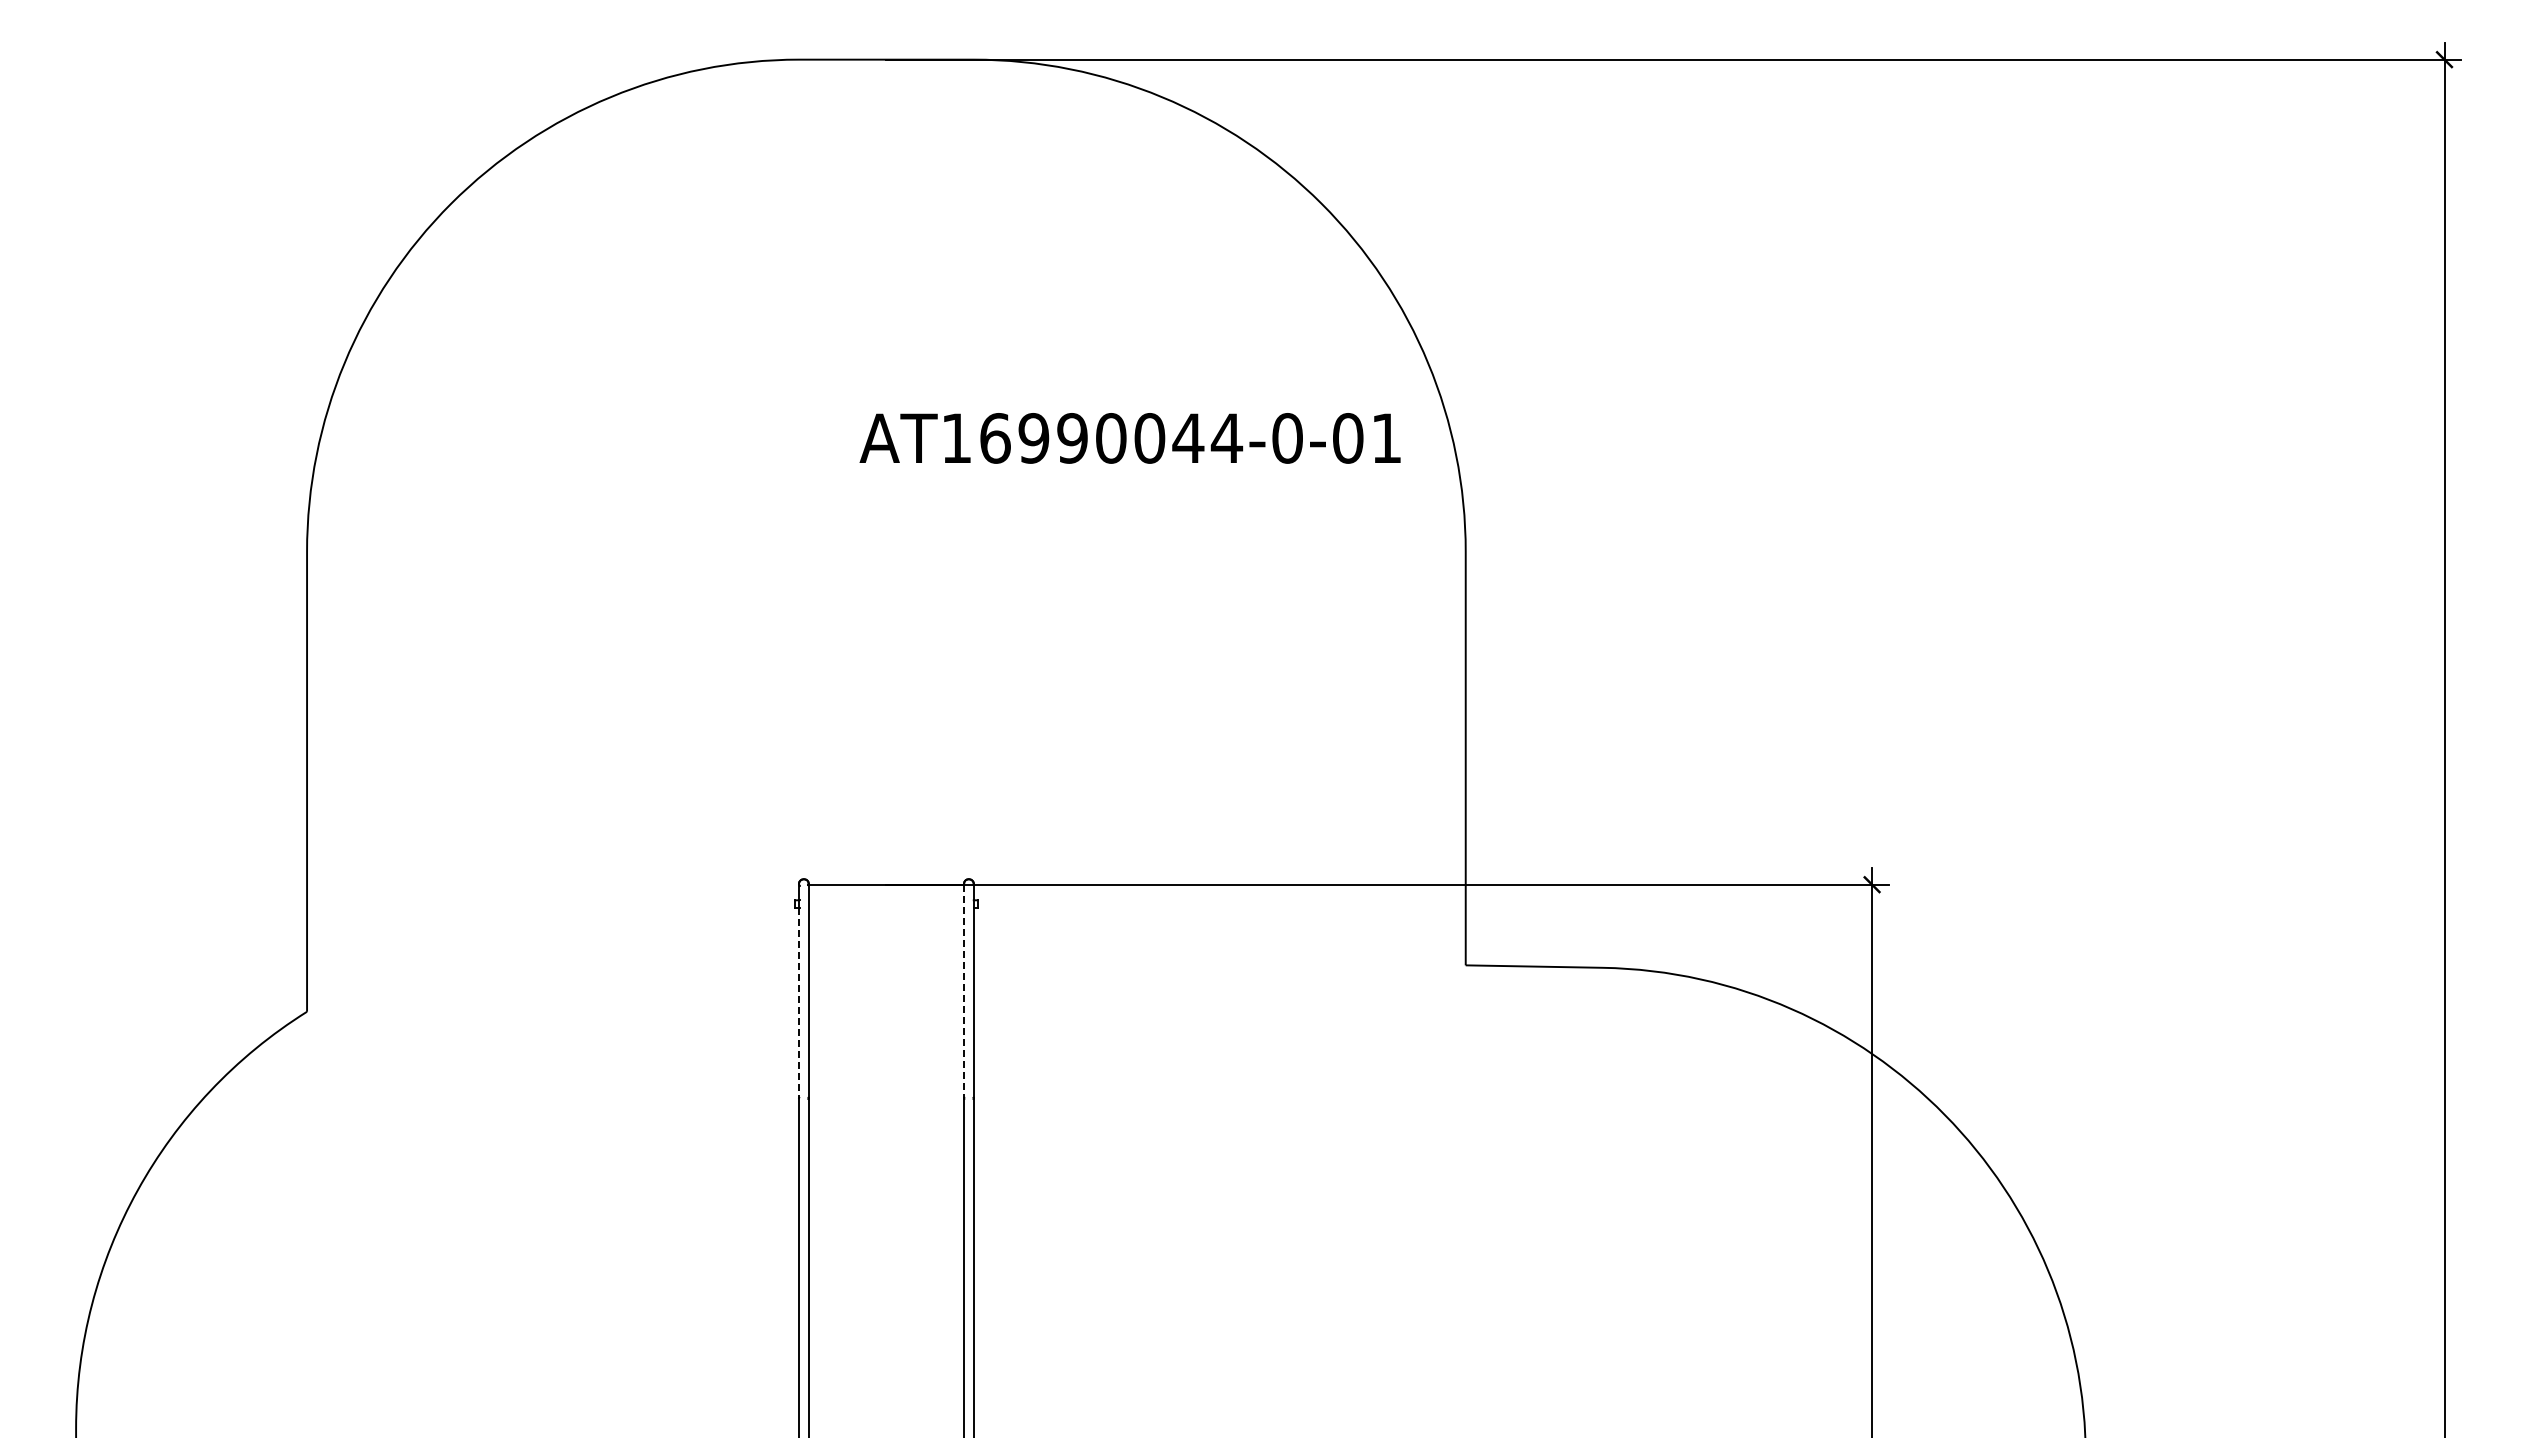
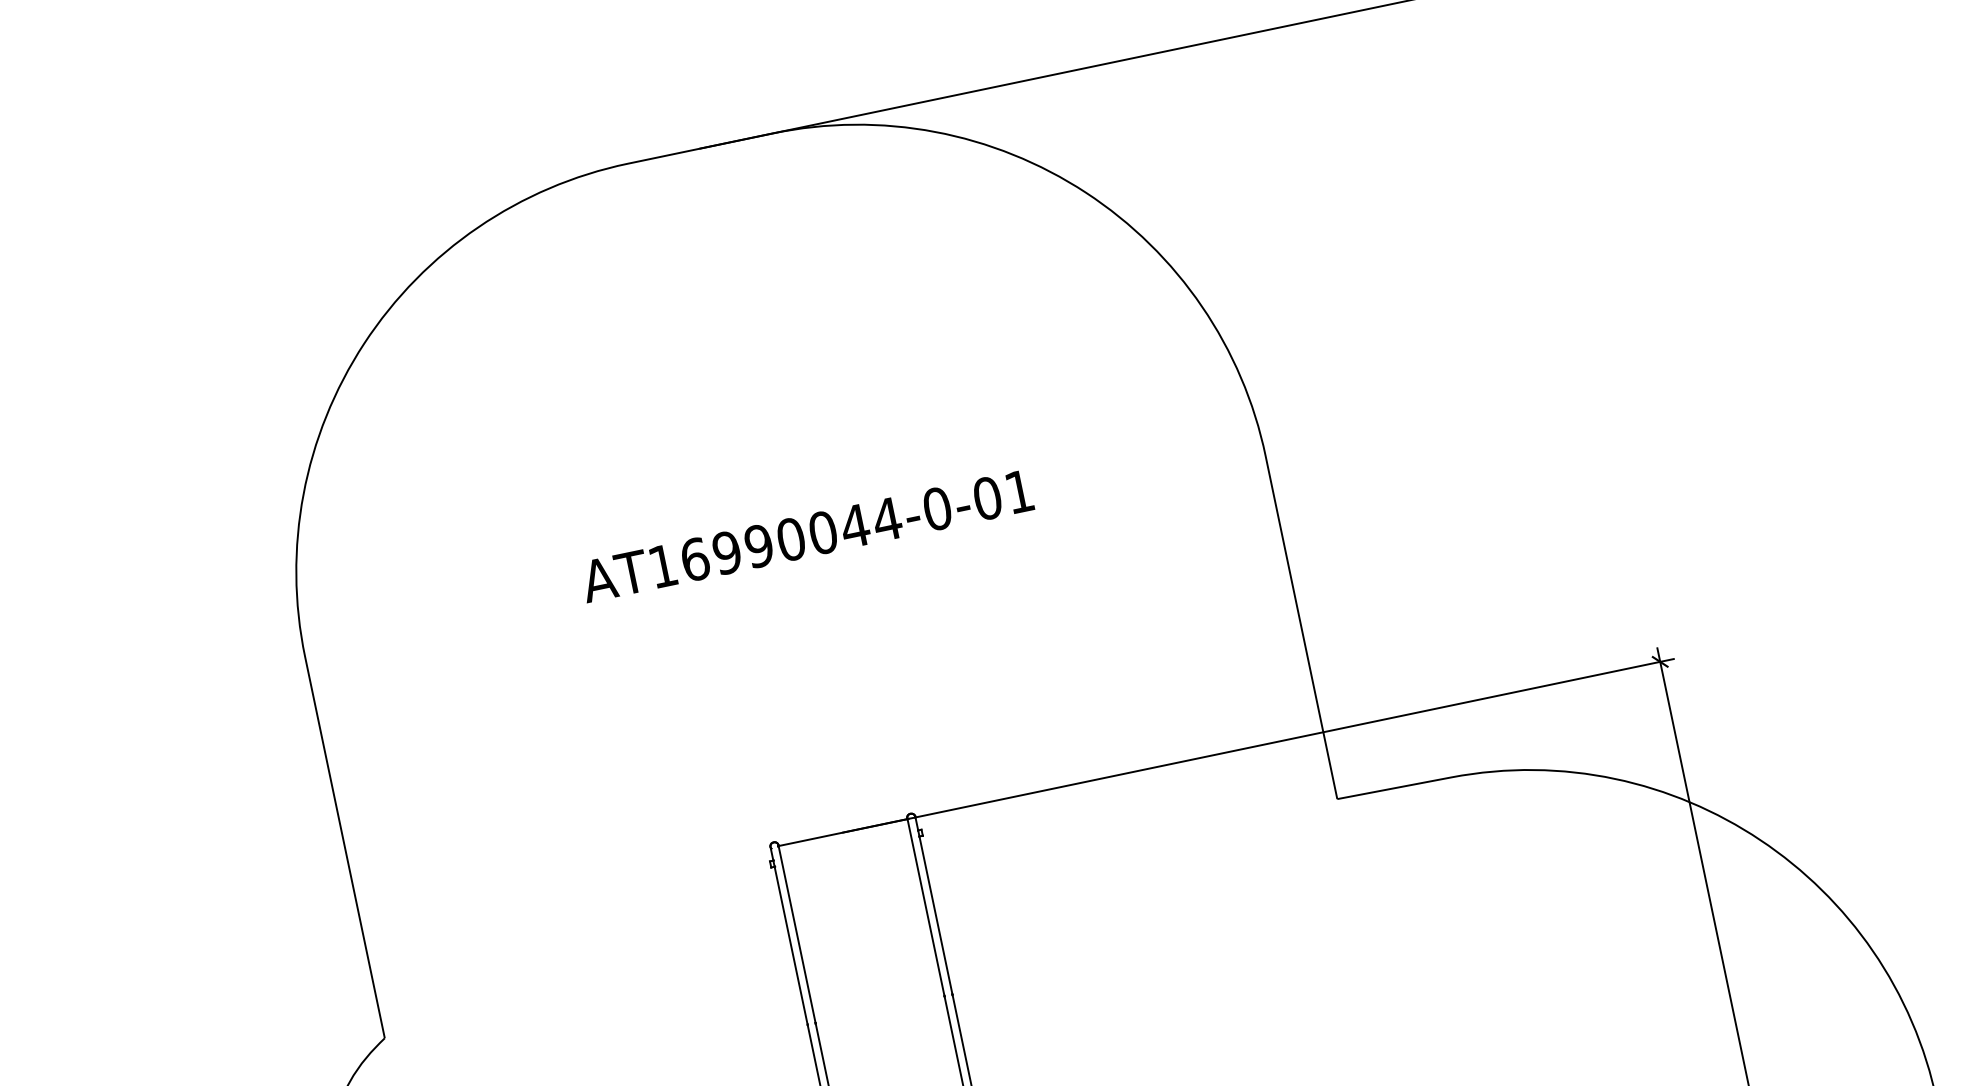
text: (1129, 438) -> (806, 536), moved
line: (964, 991) -> (926, 907), dashed -> solid
line: (799, 1003) -> (791, 946), dashed -> solid

